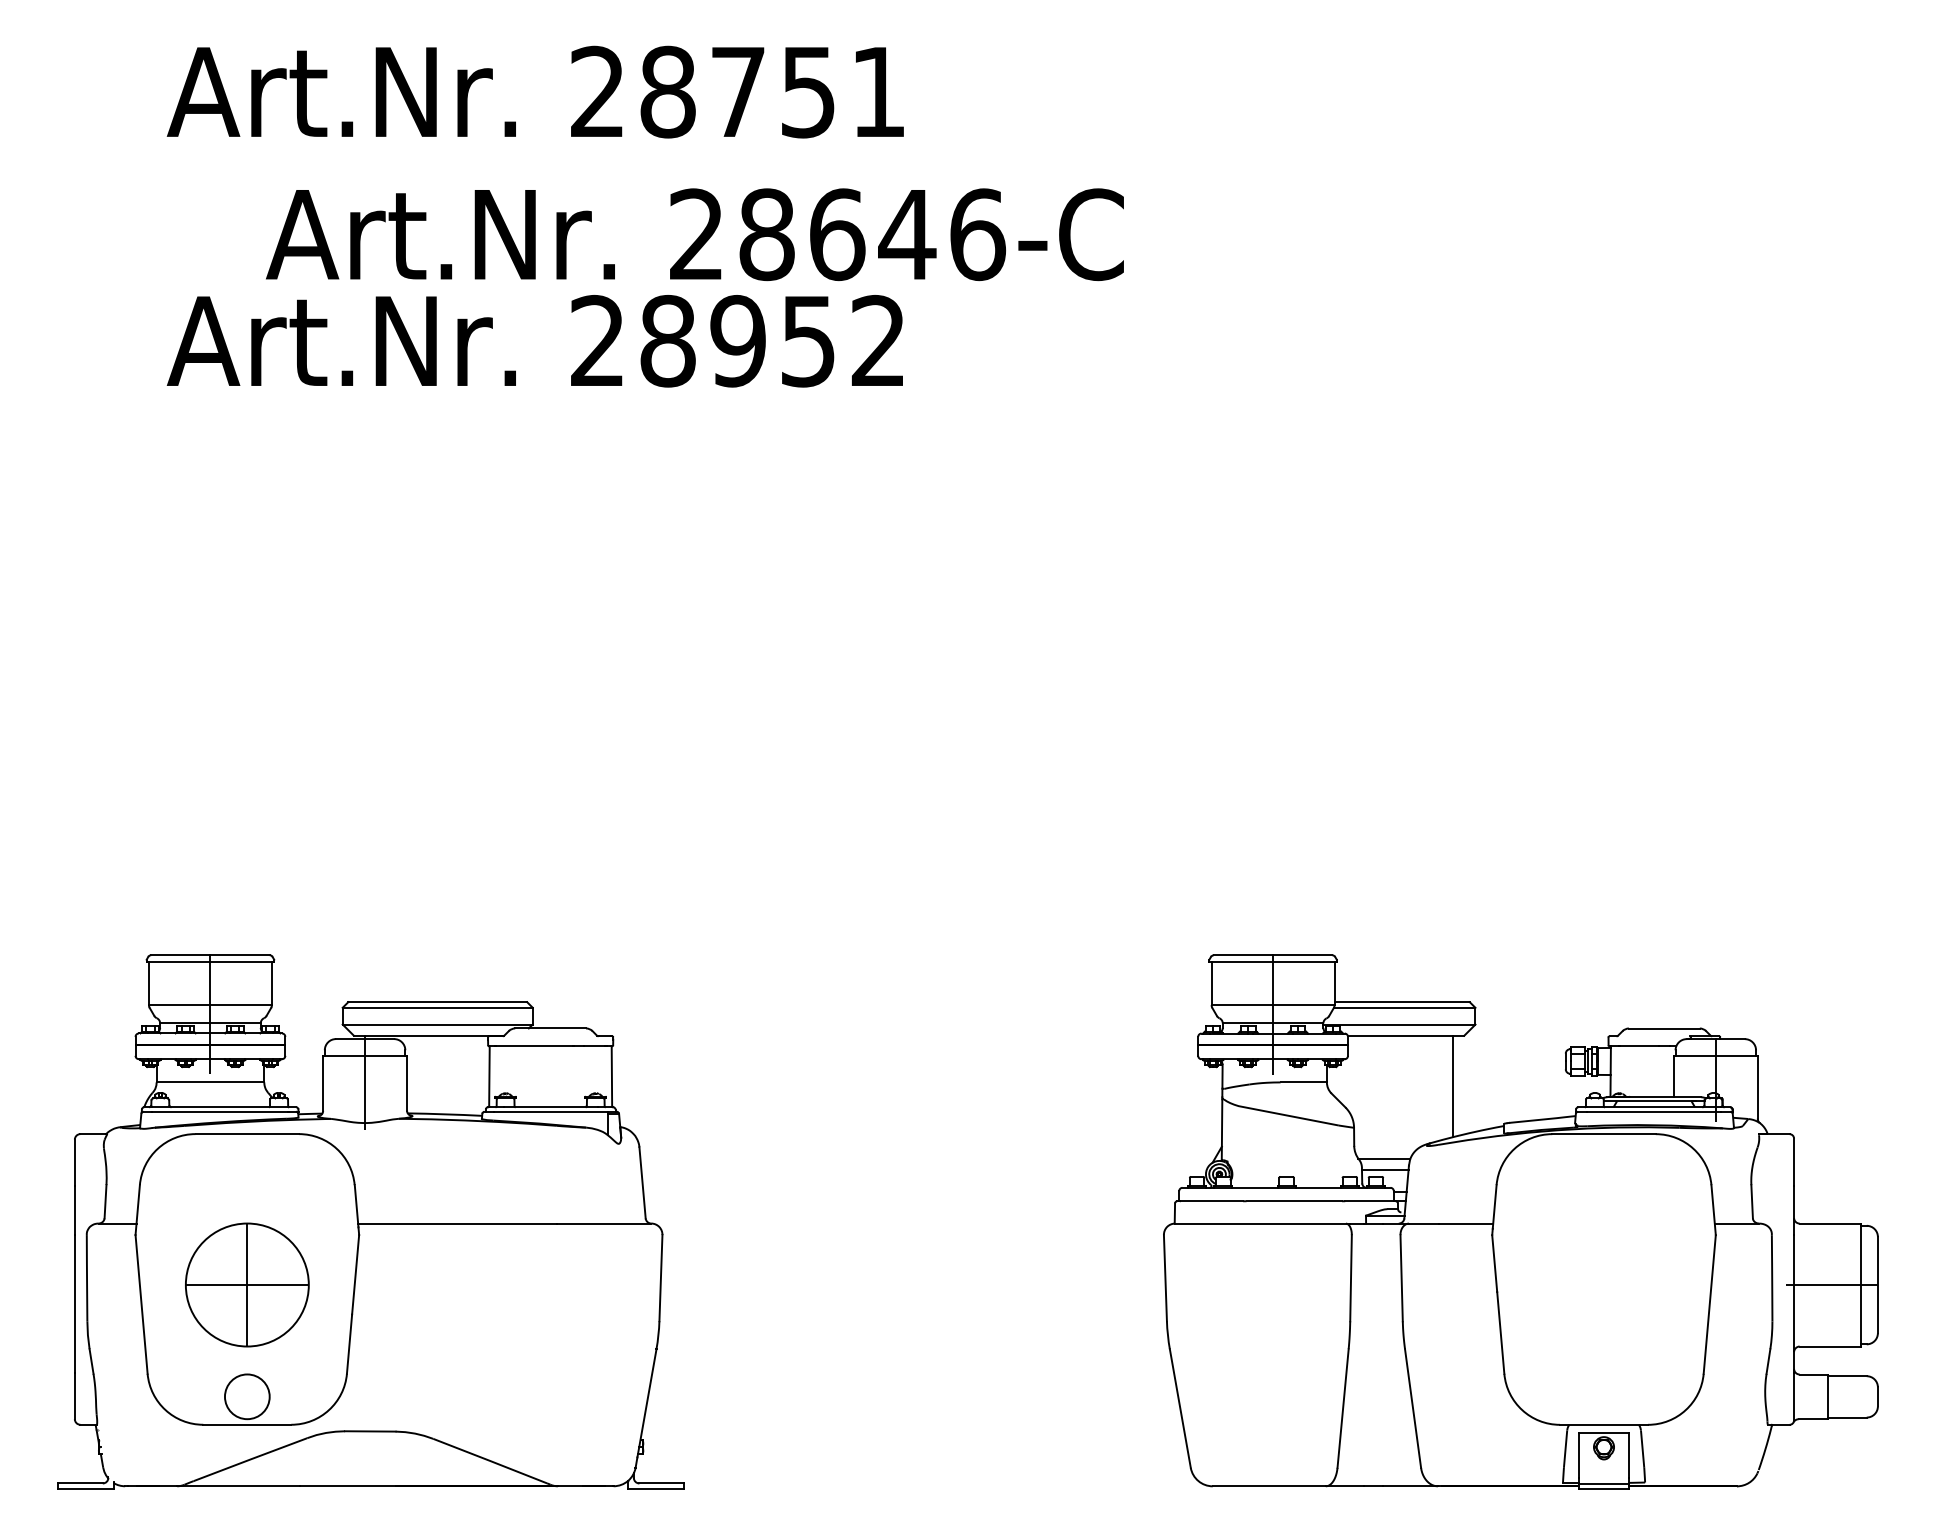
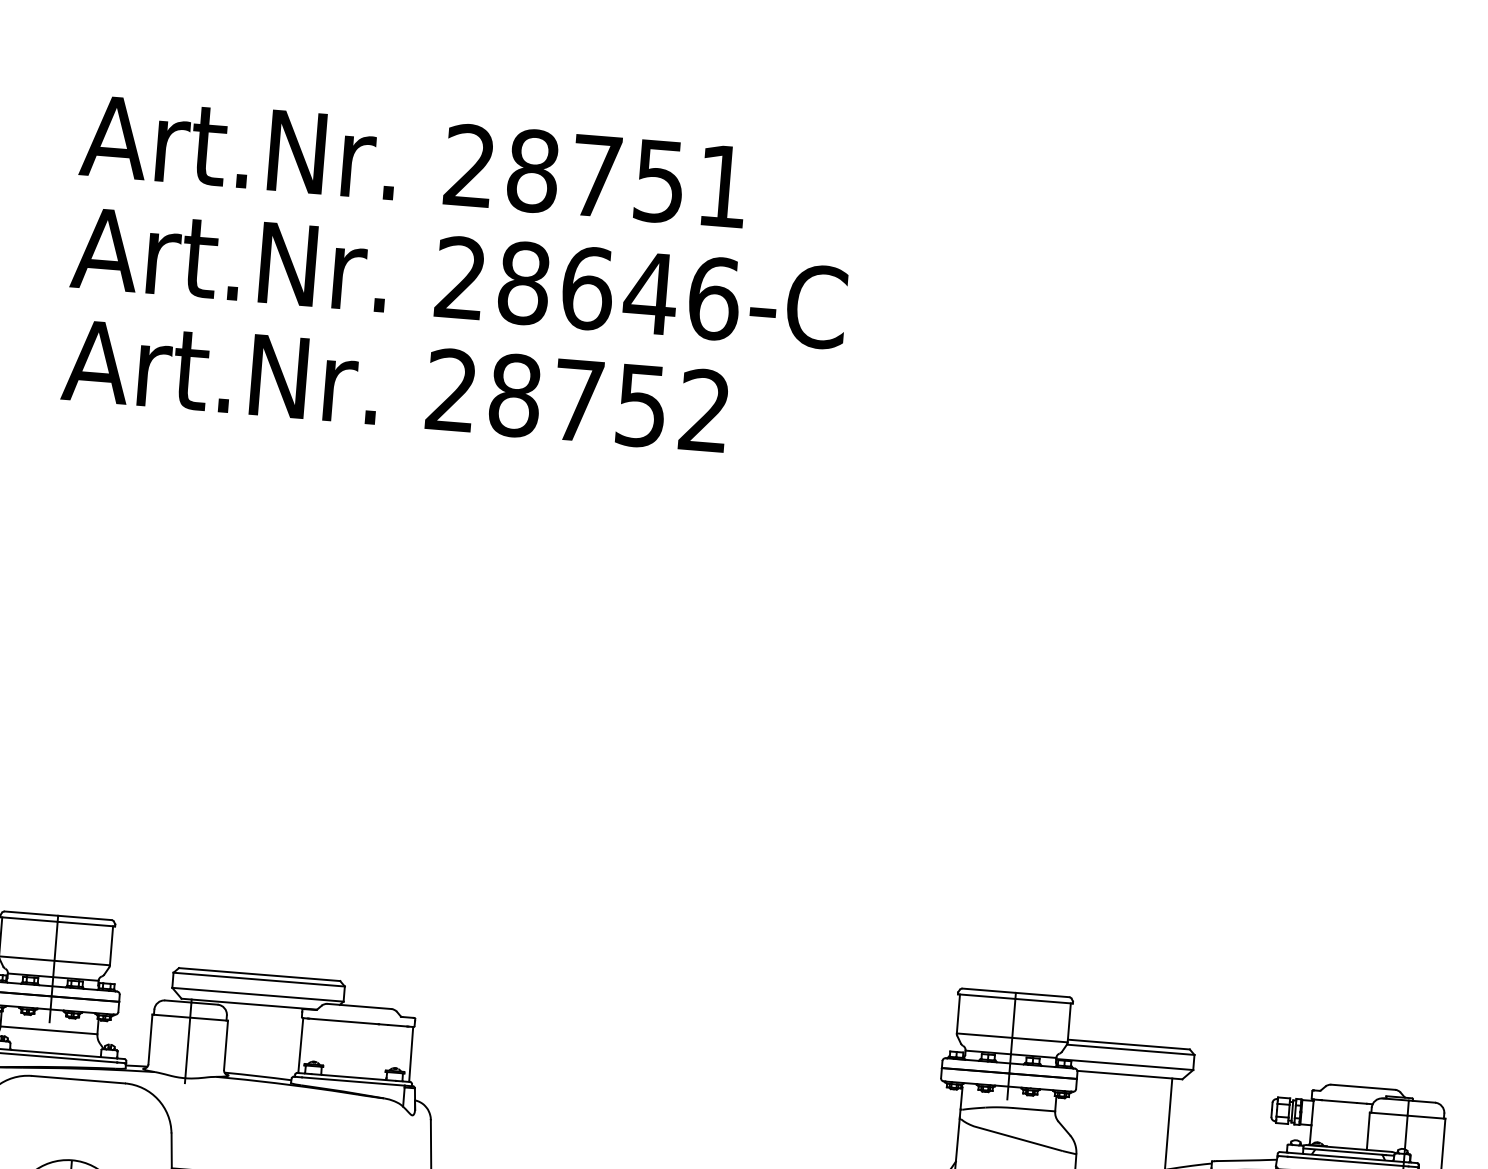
text: (694, 234) -> (458, 277), moved
text: (737, 341) -> (577, 400), 28952 -> 28752

